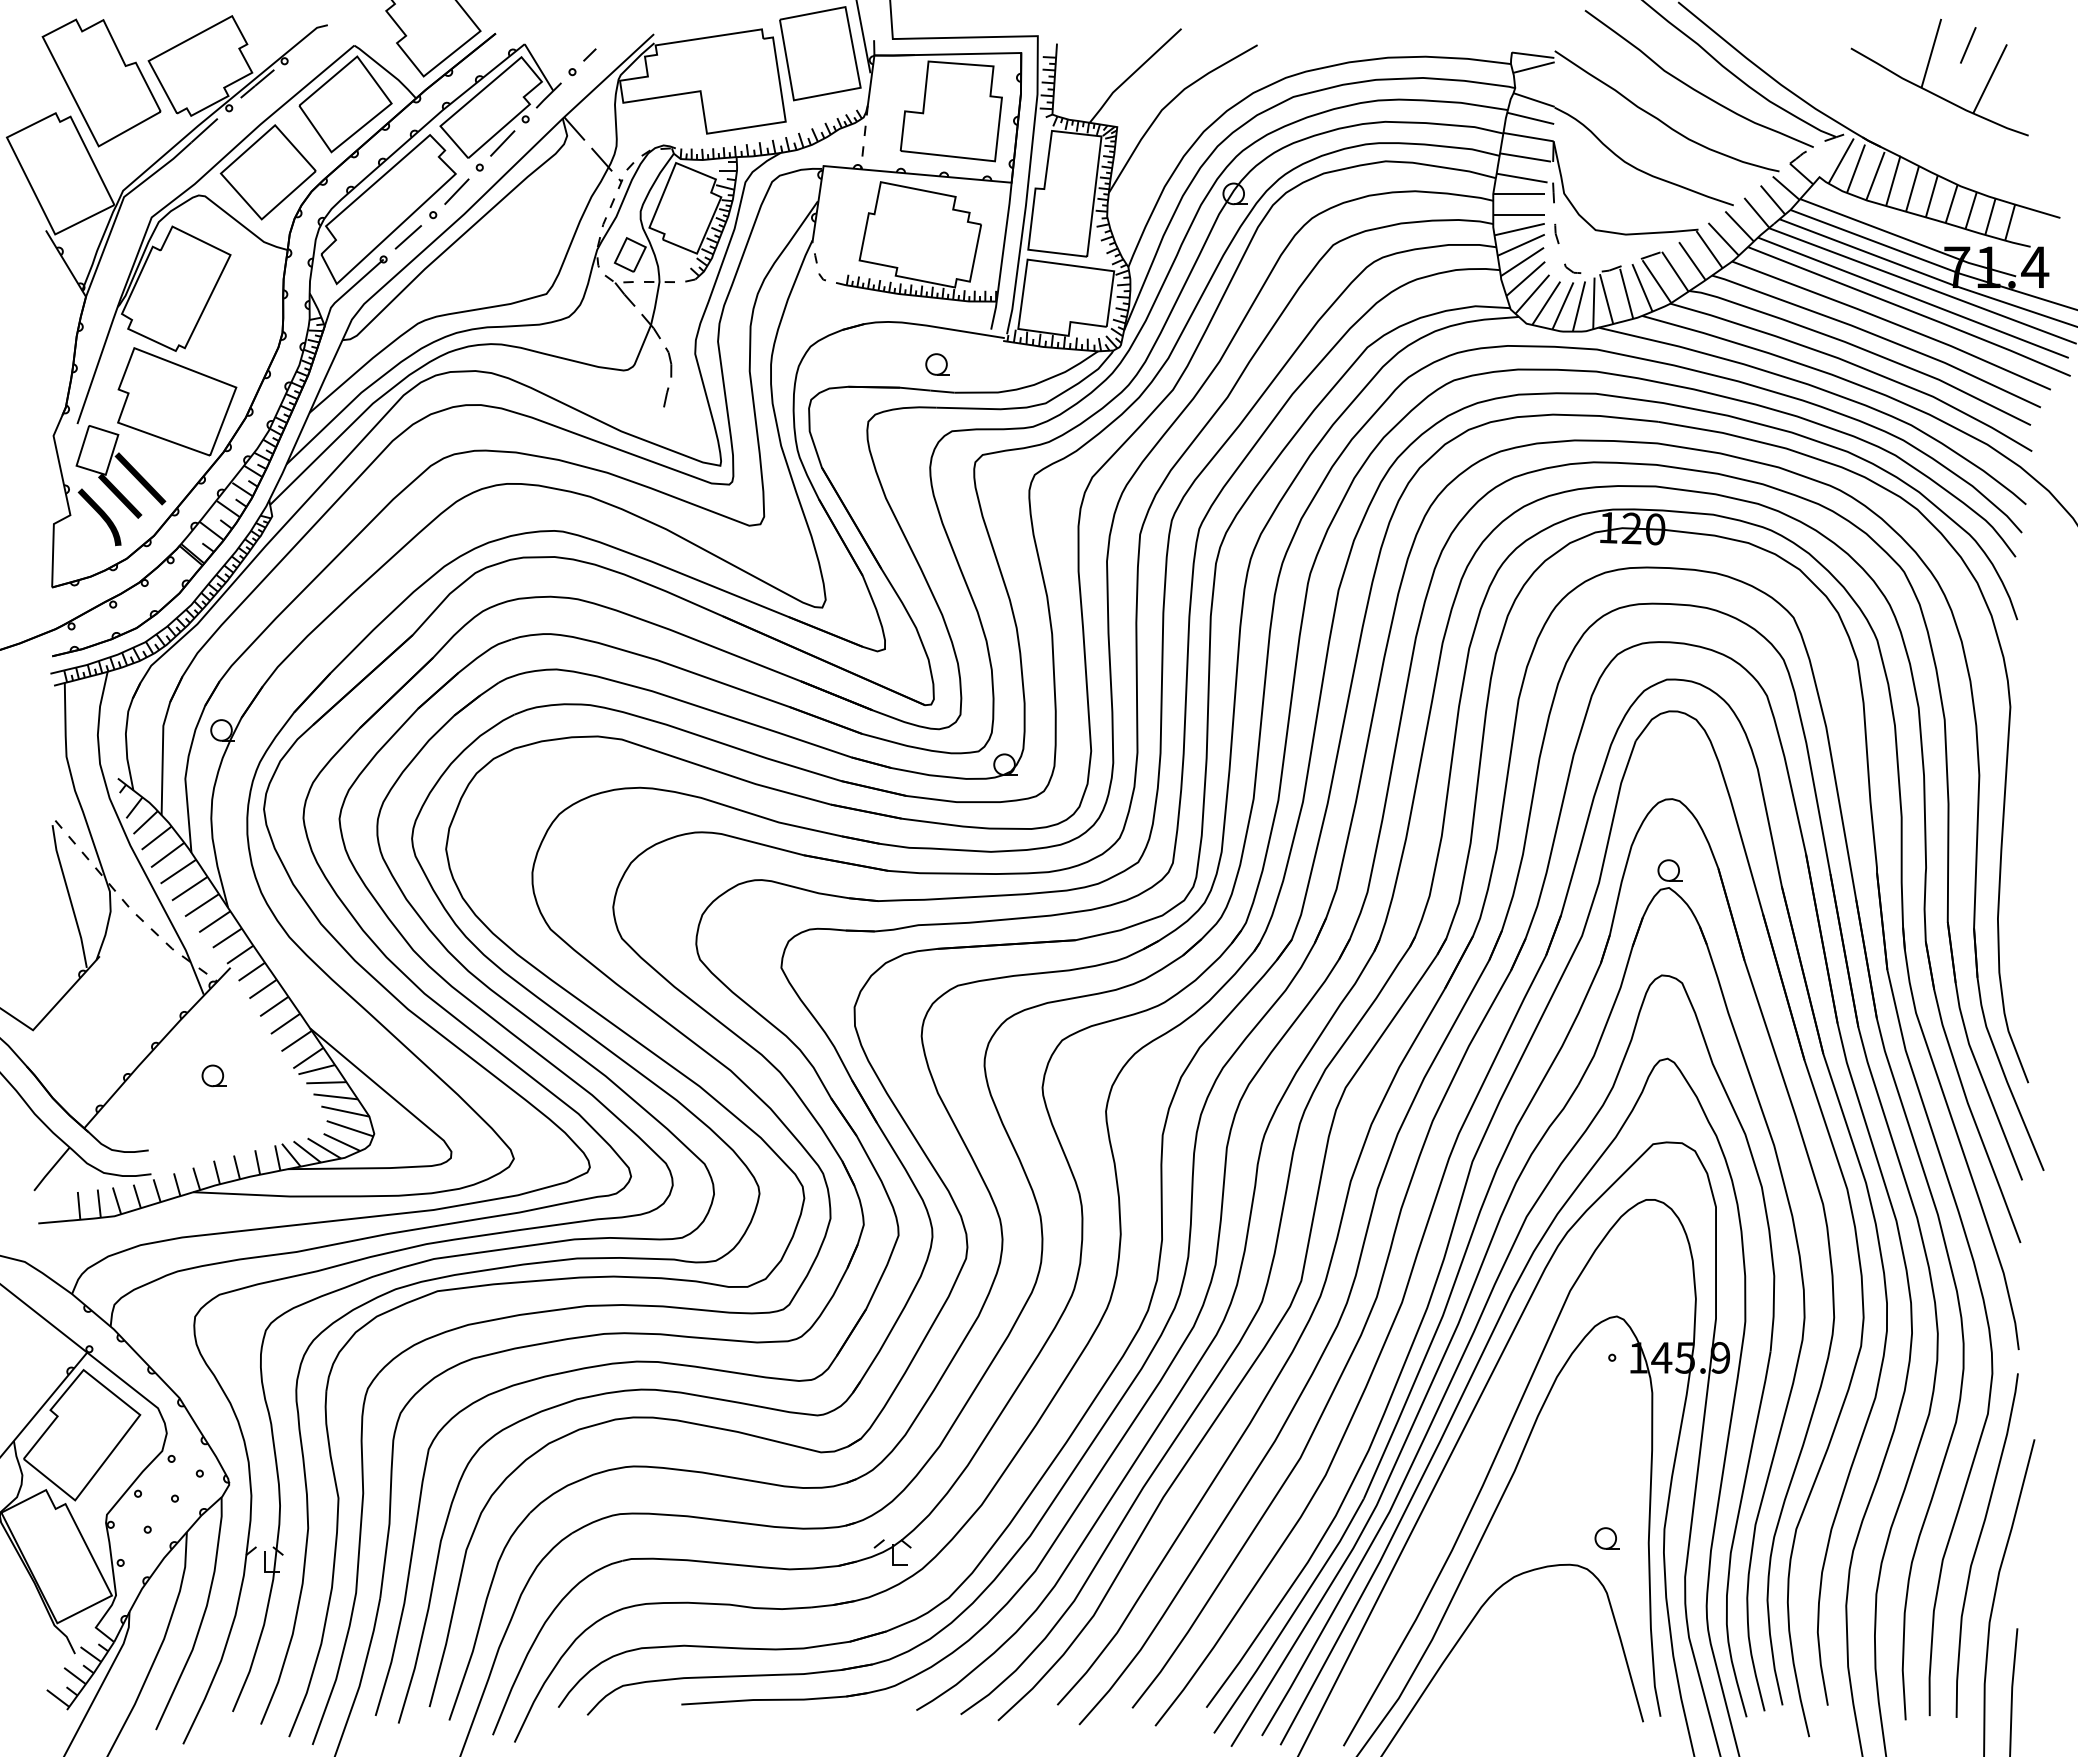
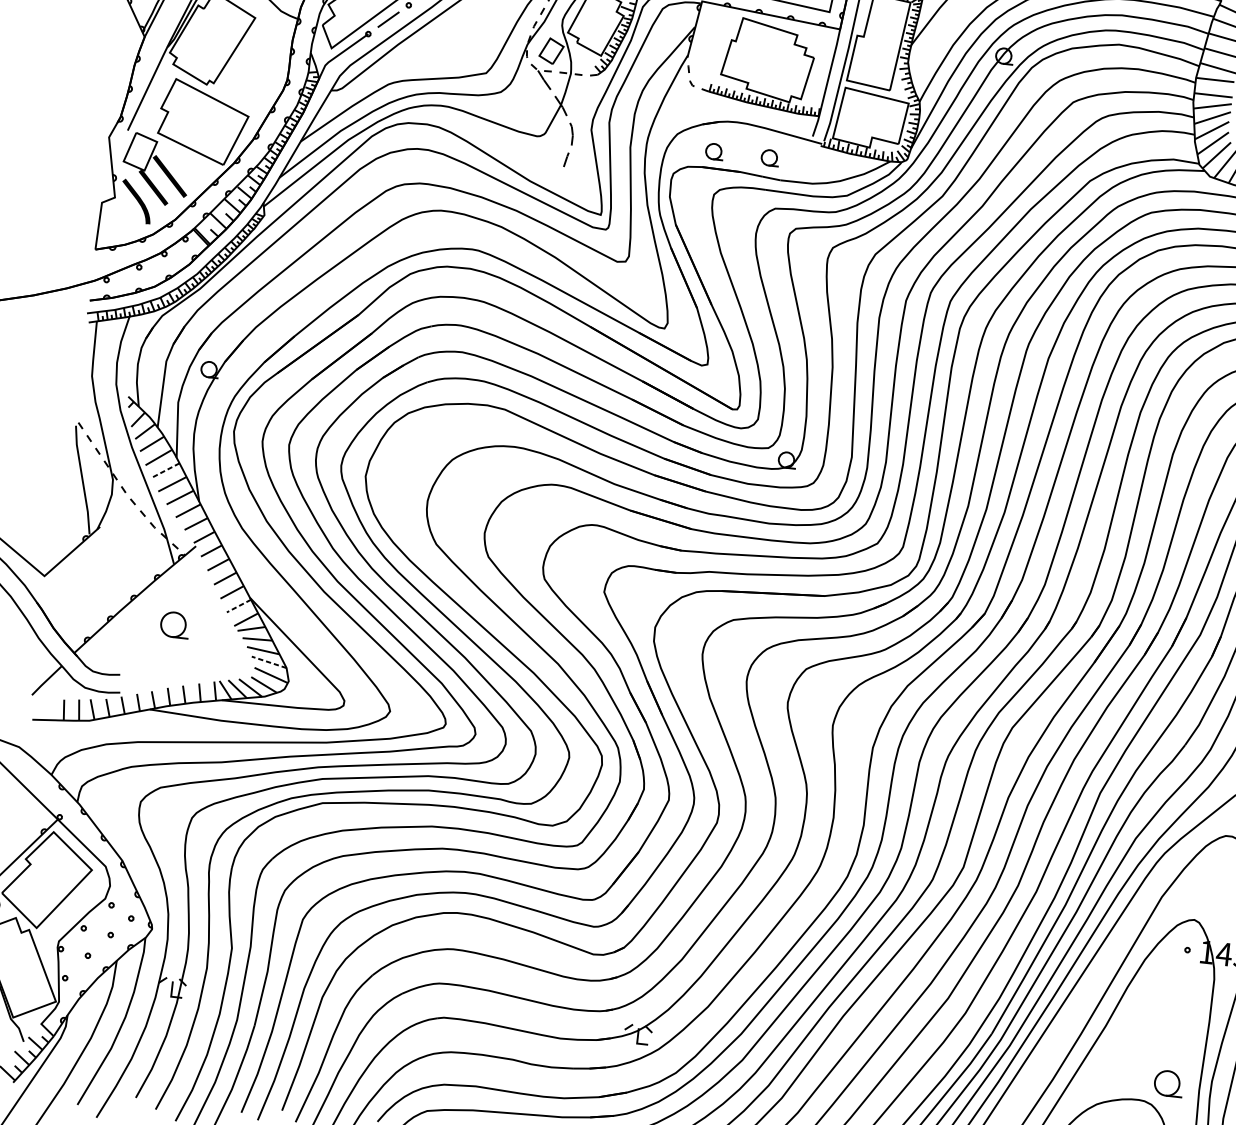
part: (862, 364) -> (714, 151), added
line: (177, 871) -> (164, 470), solid -> dashed
line: (296, 1041) -> (238, 606), solid -> dashed
part: (213, 1075) -> (174, 624), size x1.6
line: (345, 1111) -> (269, 662), solid -> dashed
part: (1606, 1538) -> (1168, 1083), size x1.6

